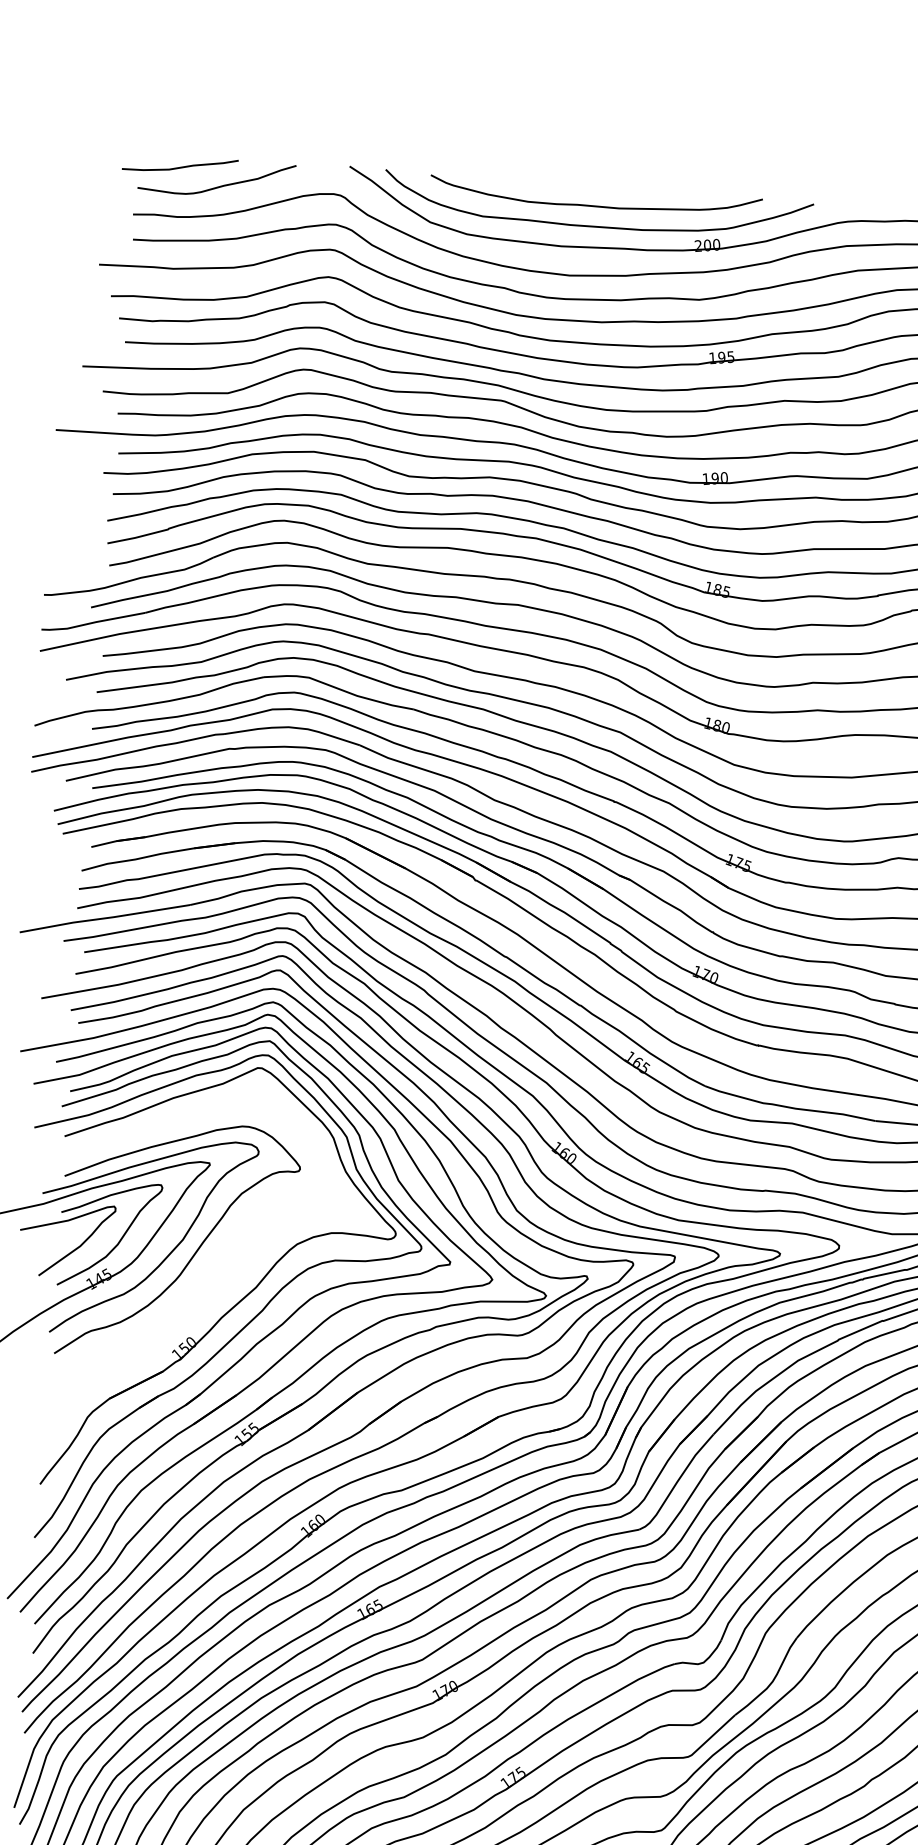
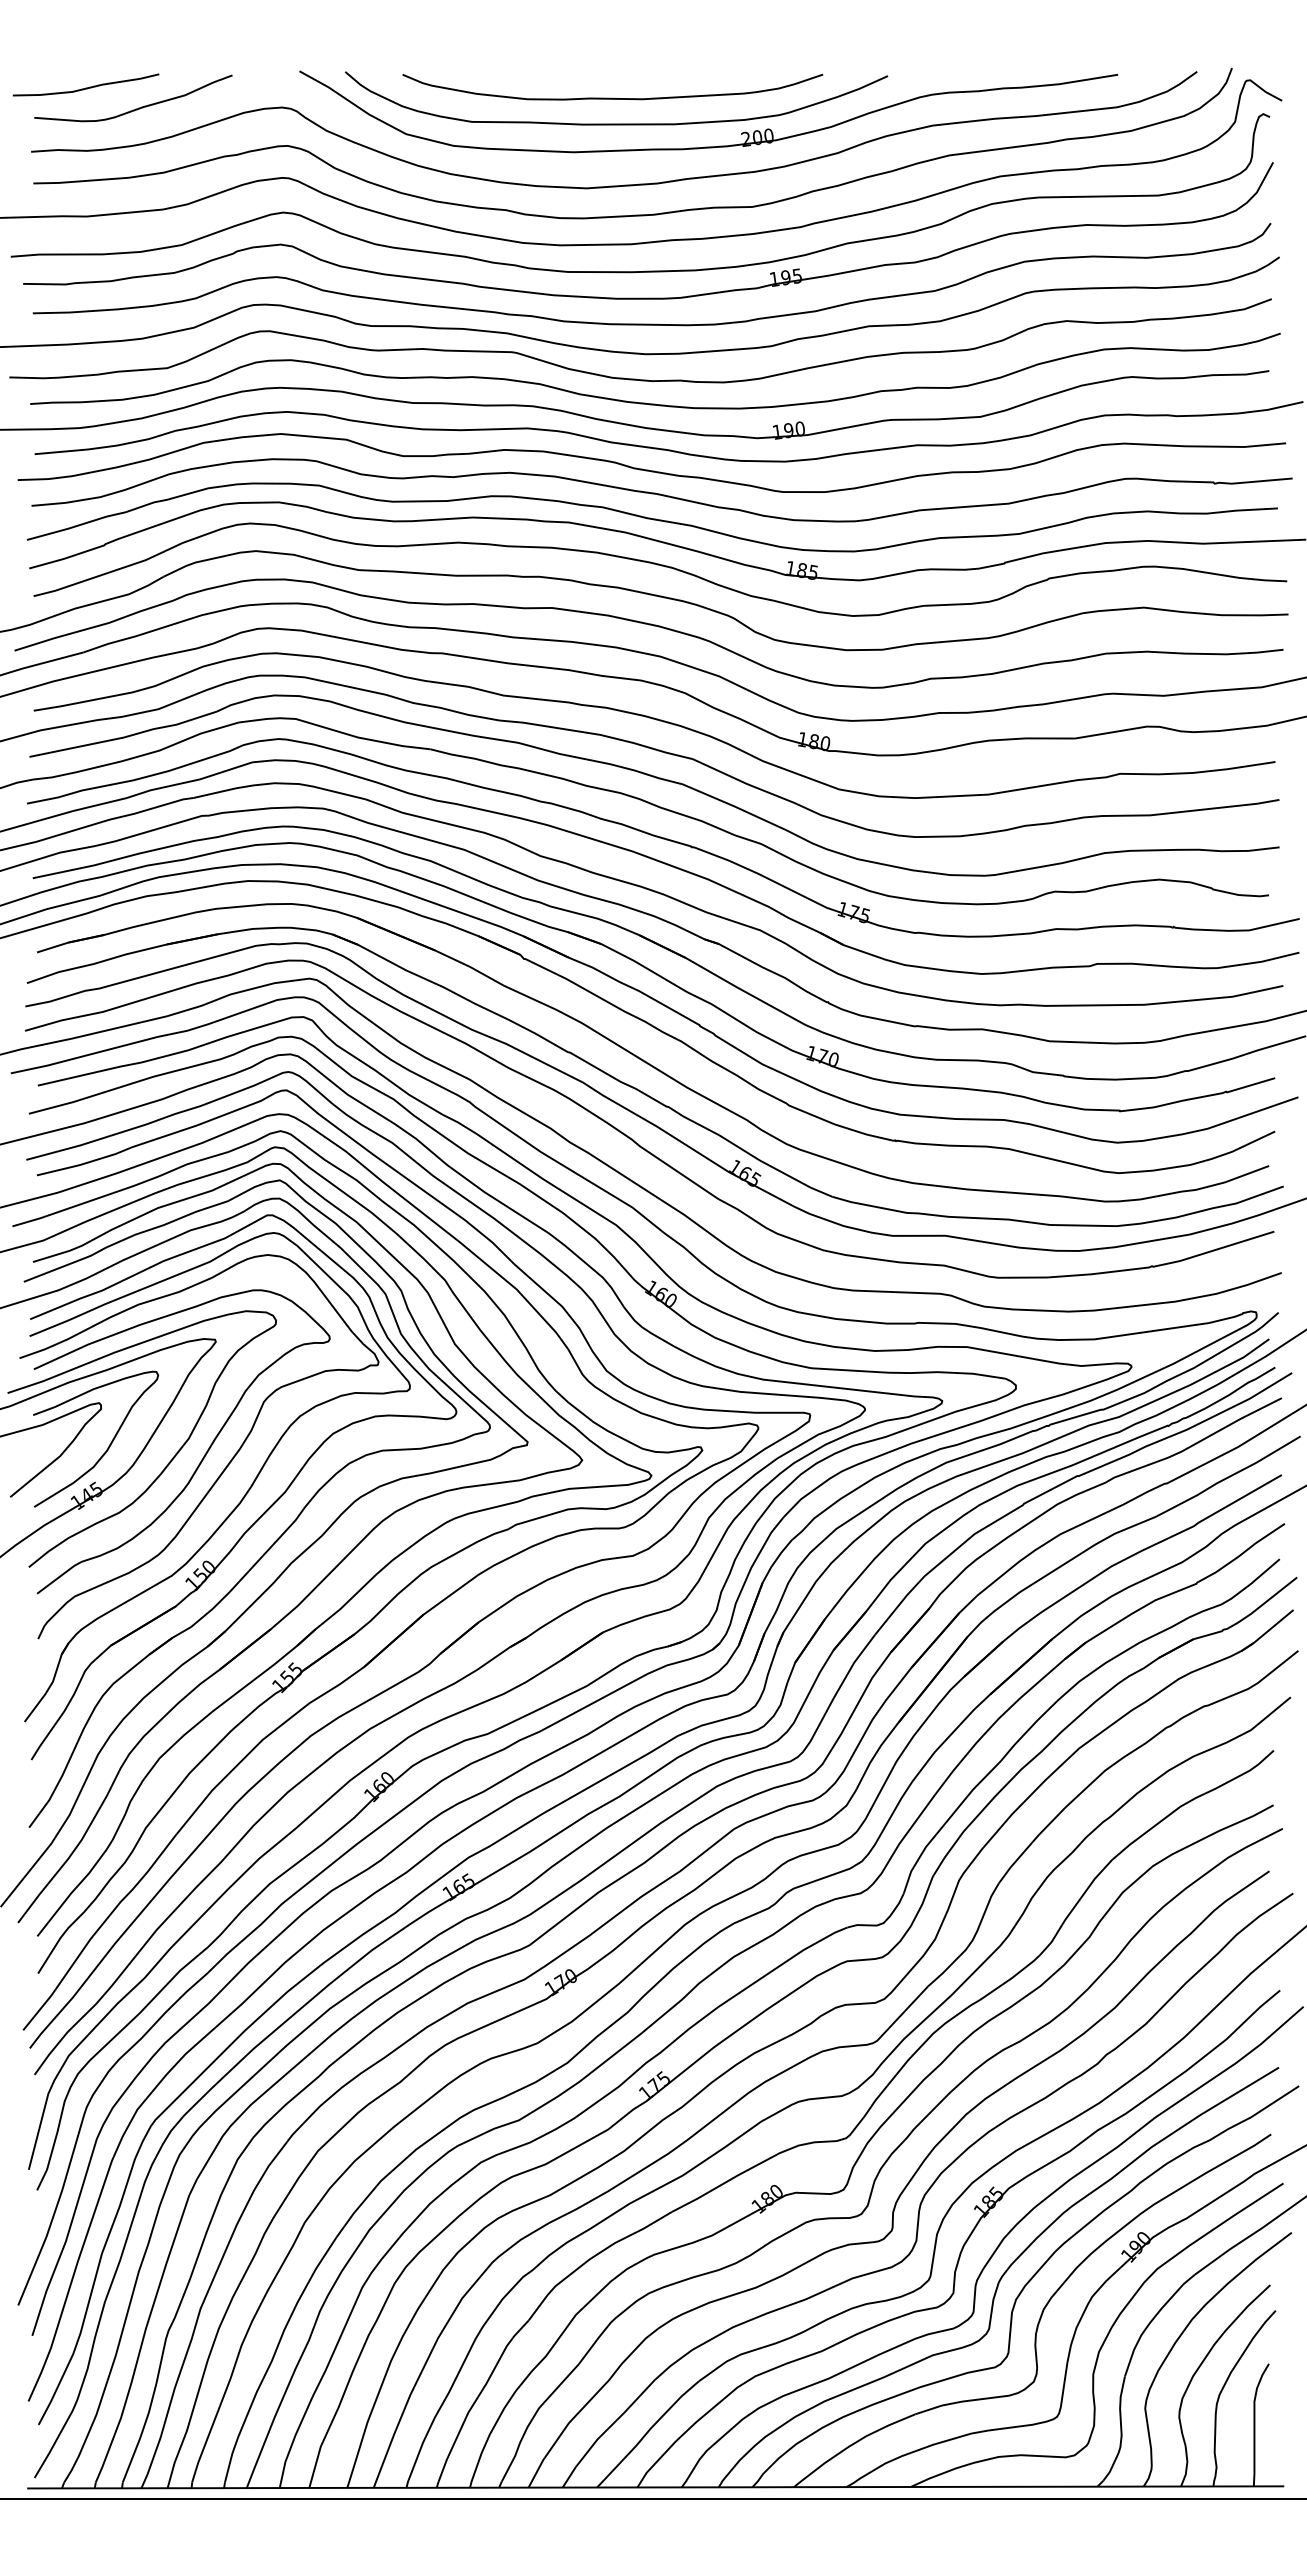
part: (200, 1271) -> (214, 1477), added

